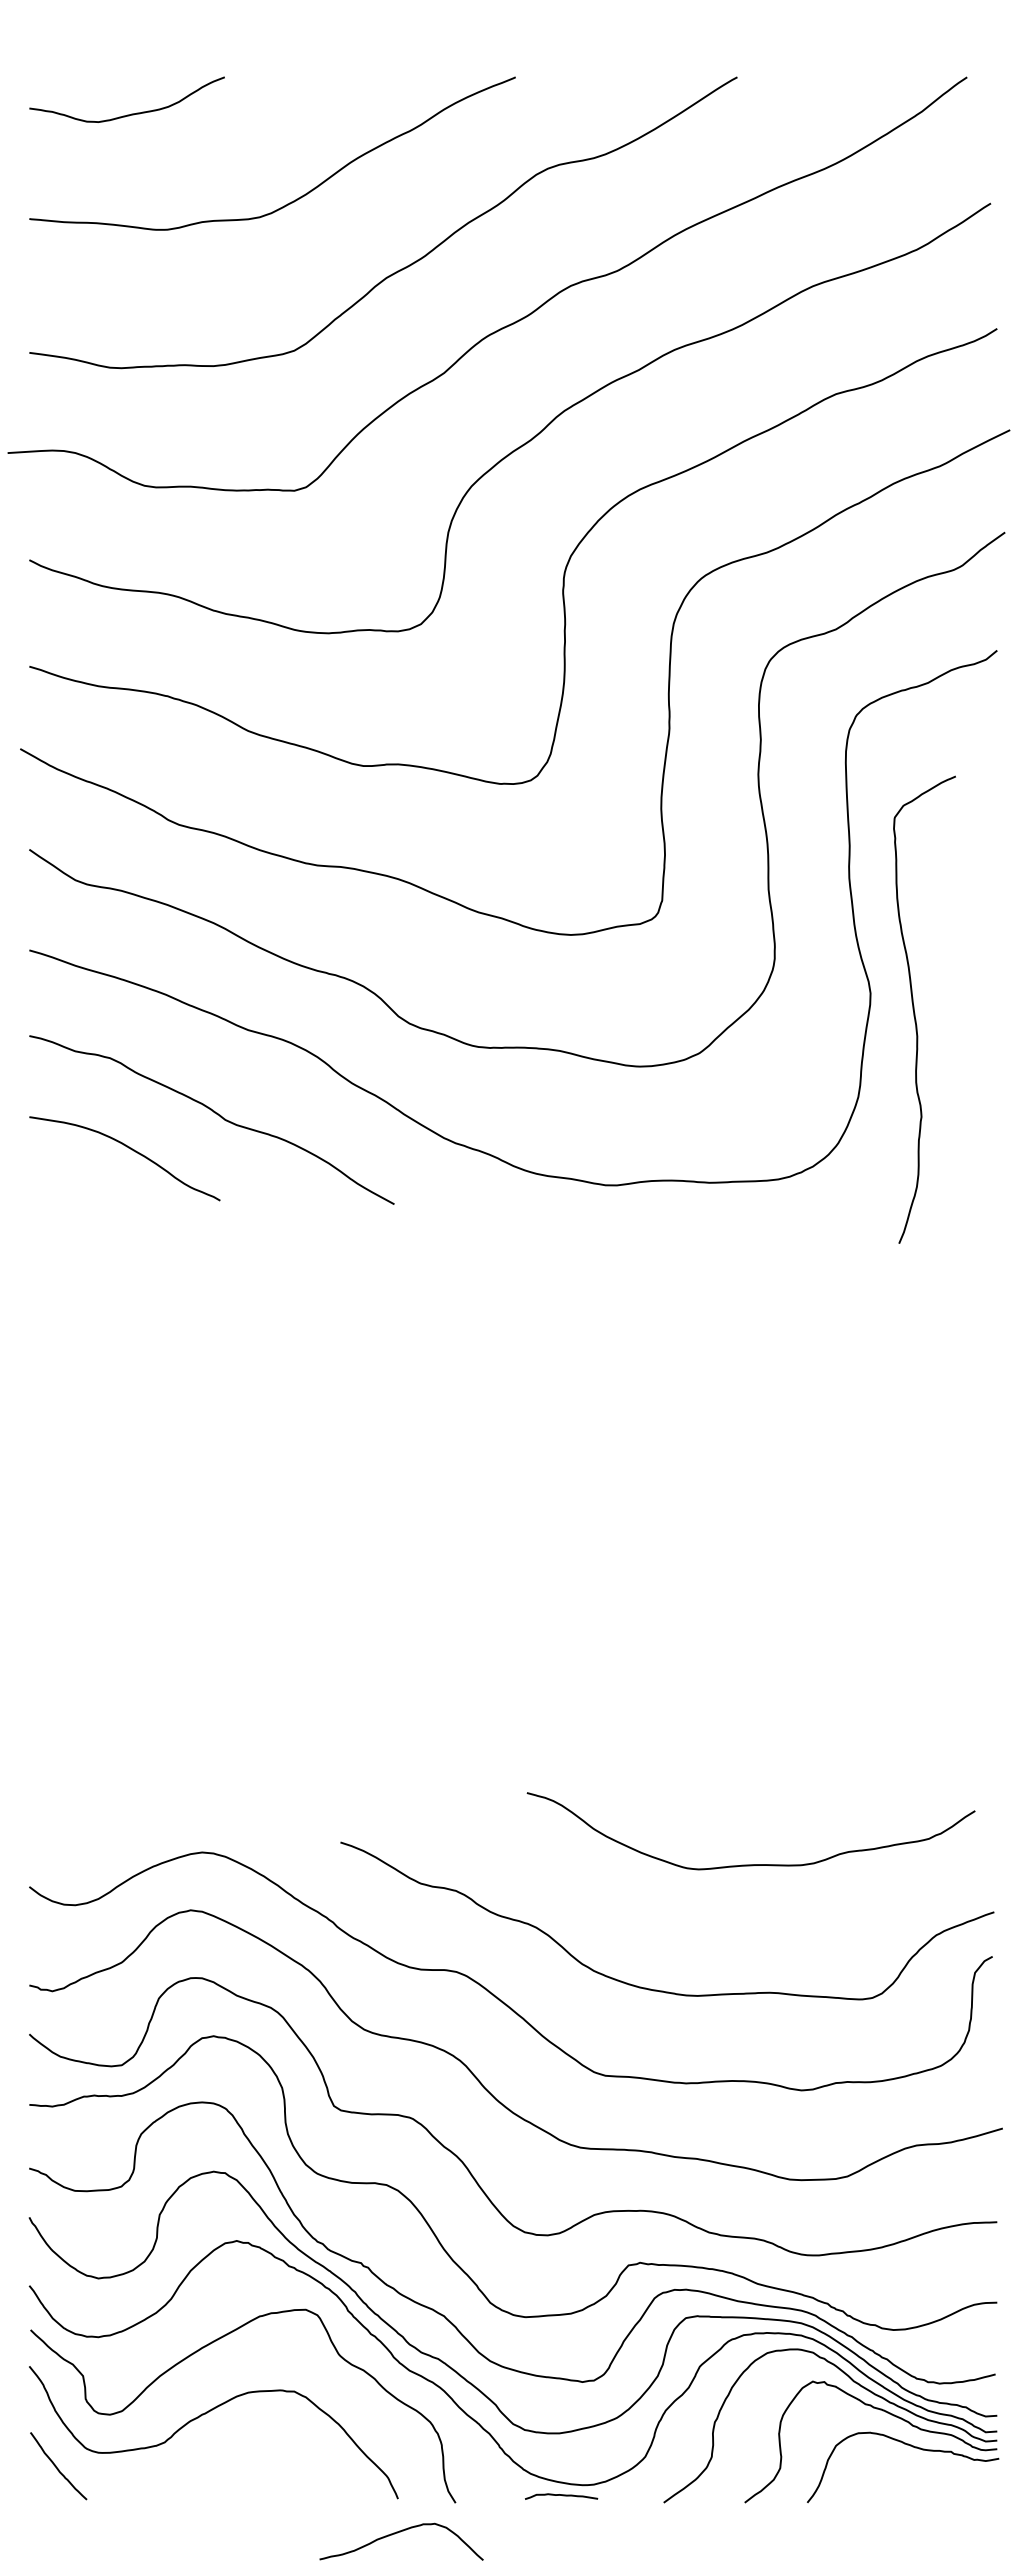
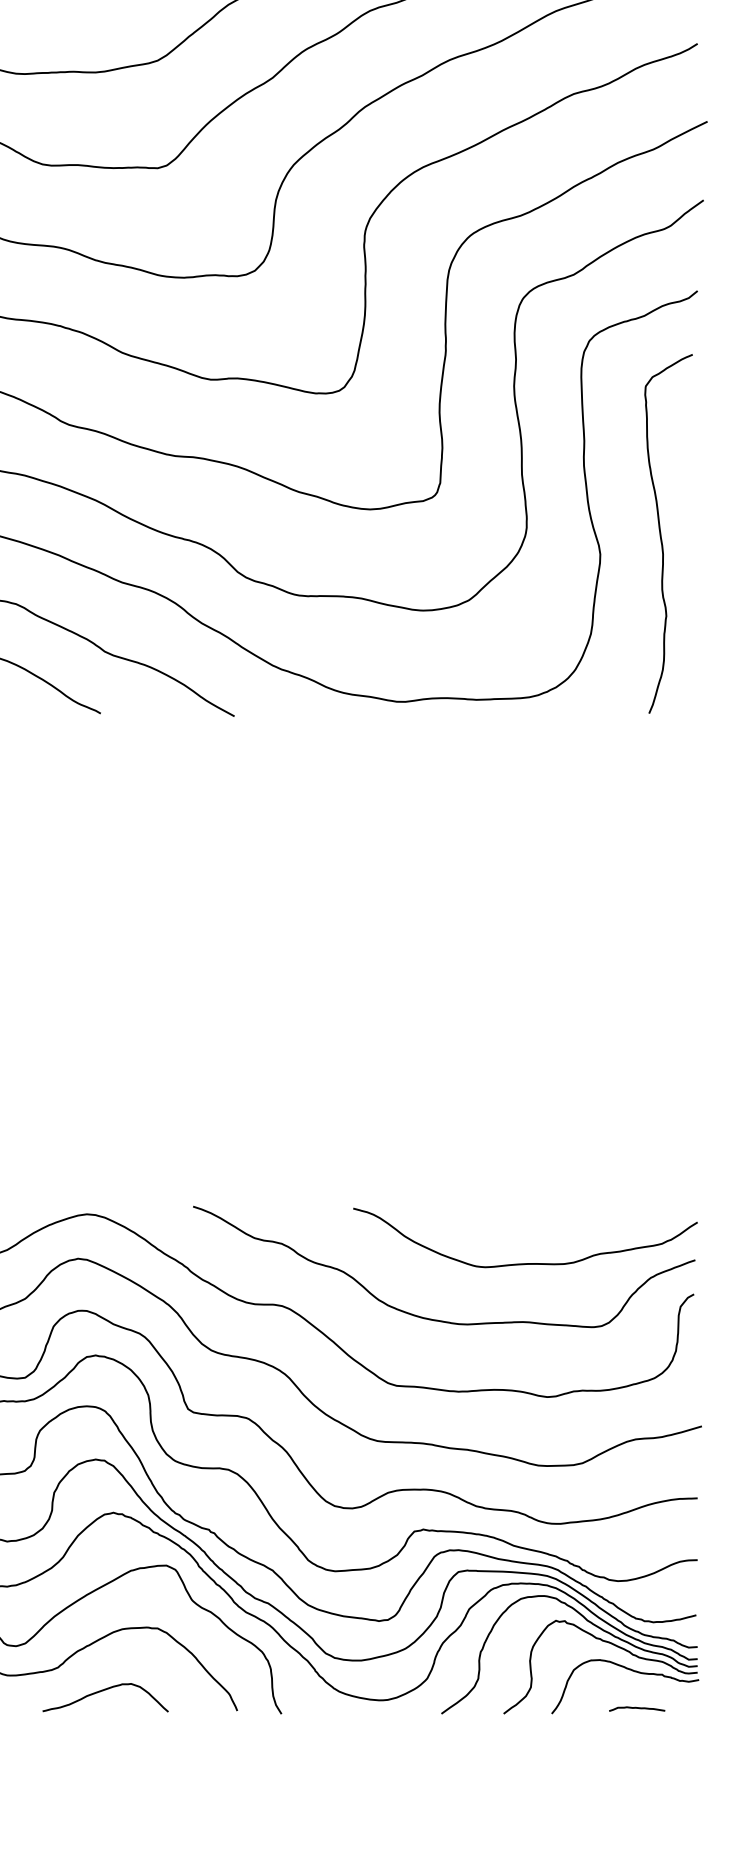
curve: (915, 1013) -> (661, 536), moved
curve: (750, 1864) -> (524, 1263), moved
curve: (561, 2495) -> (637, 1708), moved
curve: (397, 2533) -> (102, 1691), moved

